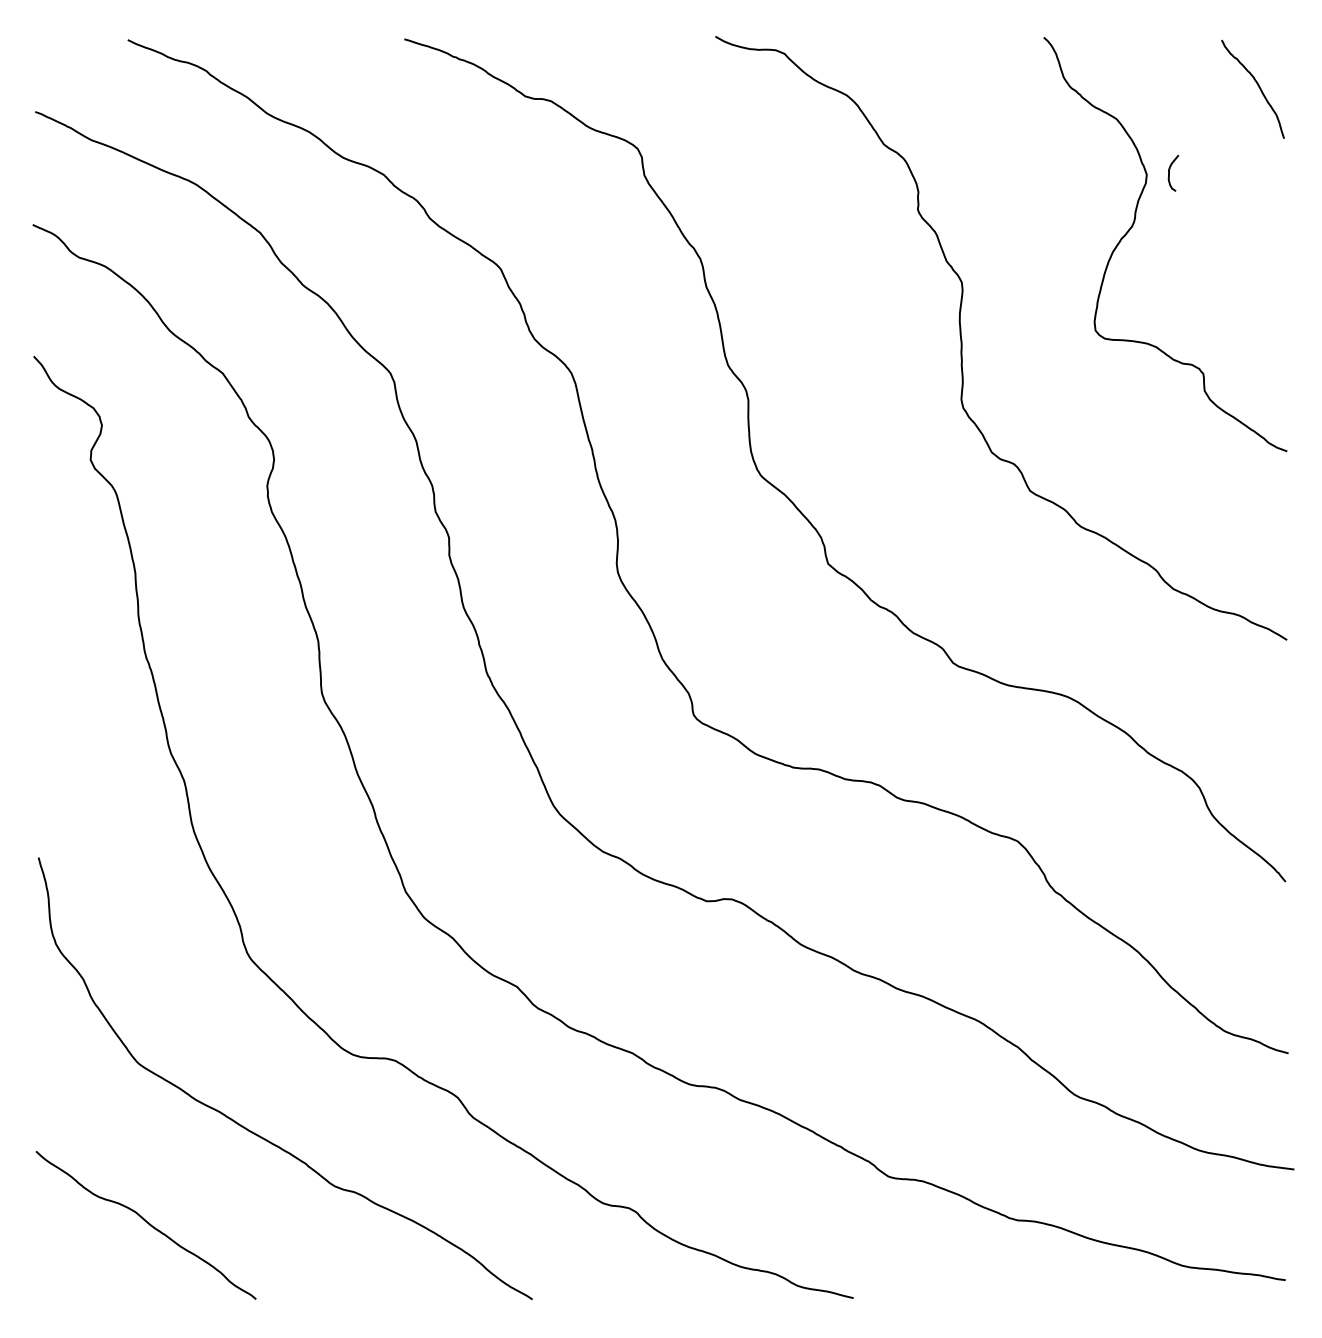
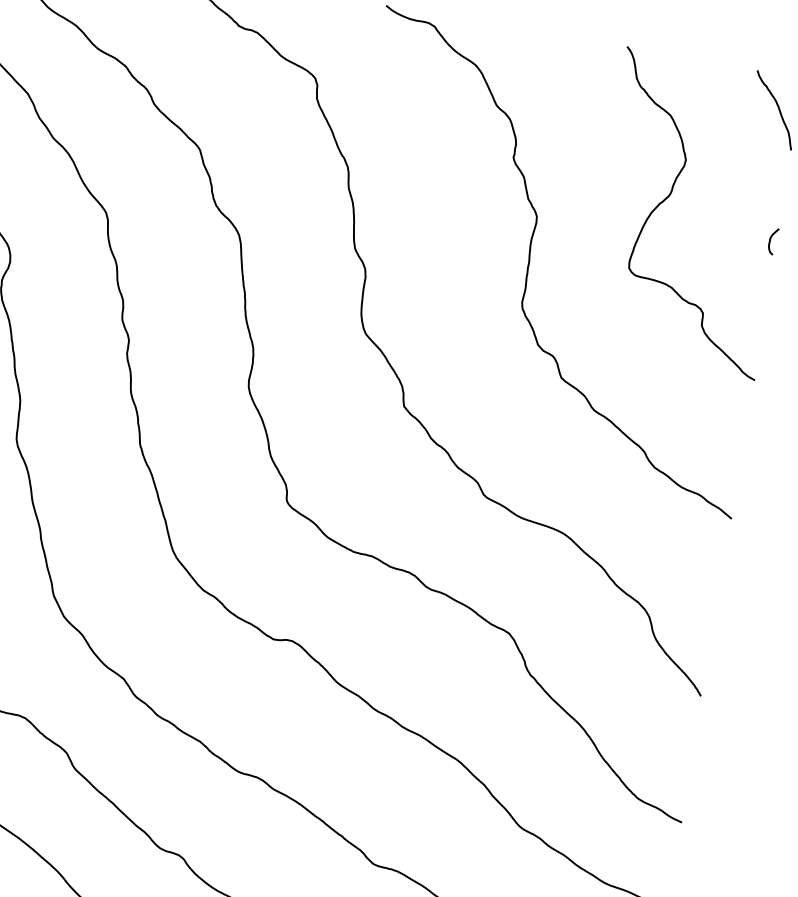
curve: (1169, 173) -> (770, 241), moved

